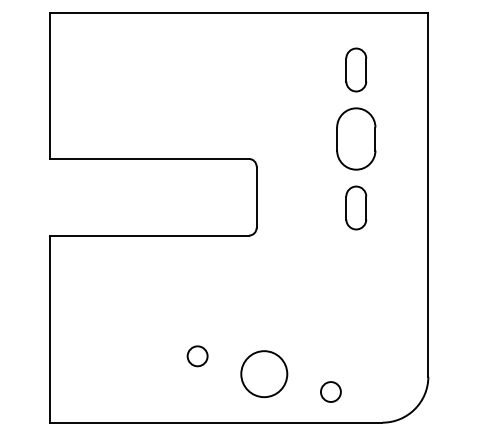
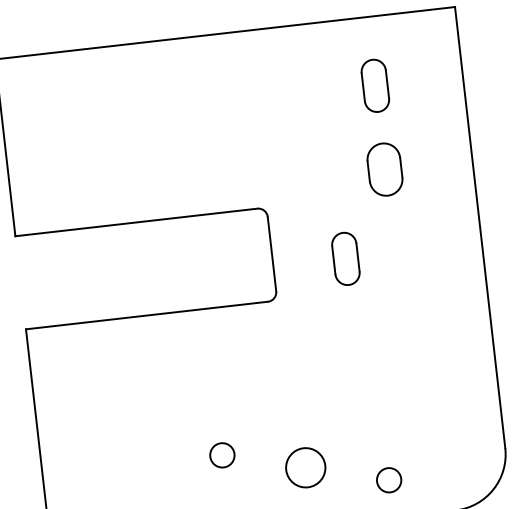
part: (356, 138) -> (385, 168), size x0.7
part: (356, 207) -> (346, 258), moved
circle: (264, 374) -> (306, 468), size x0.7

